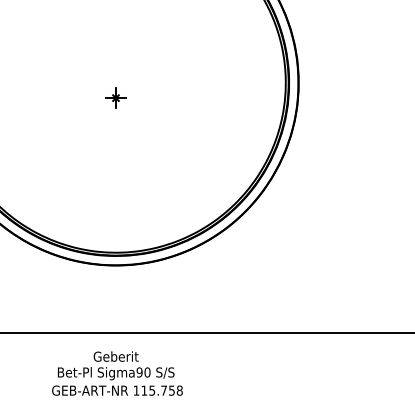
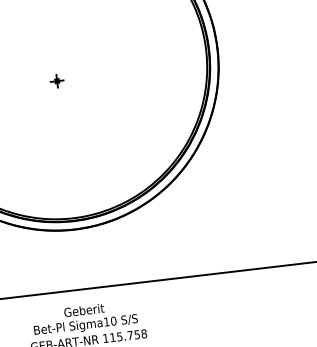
part: (115, 97) -> (56, 80), size x0.71
text: (139, 372) -> (106, 322), Sigma90 -> Sigma10

